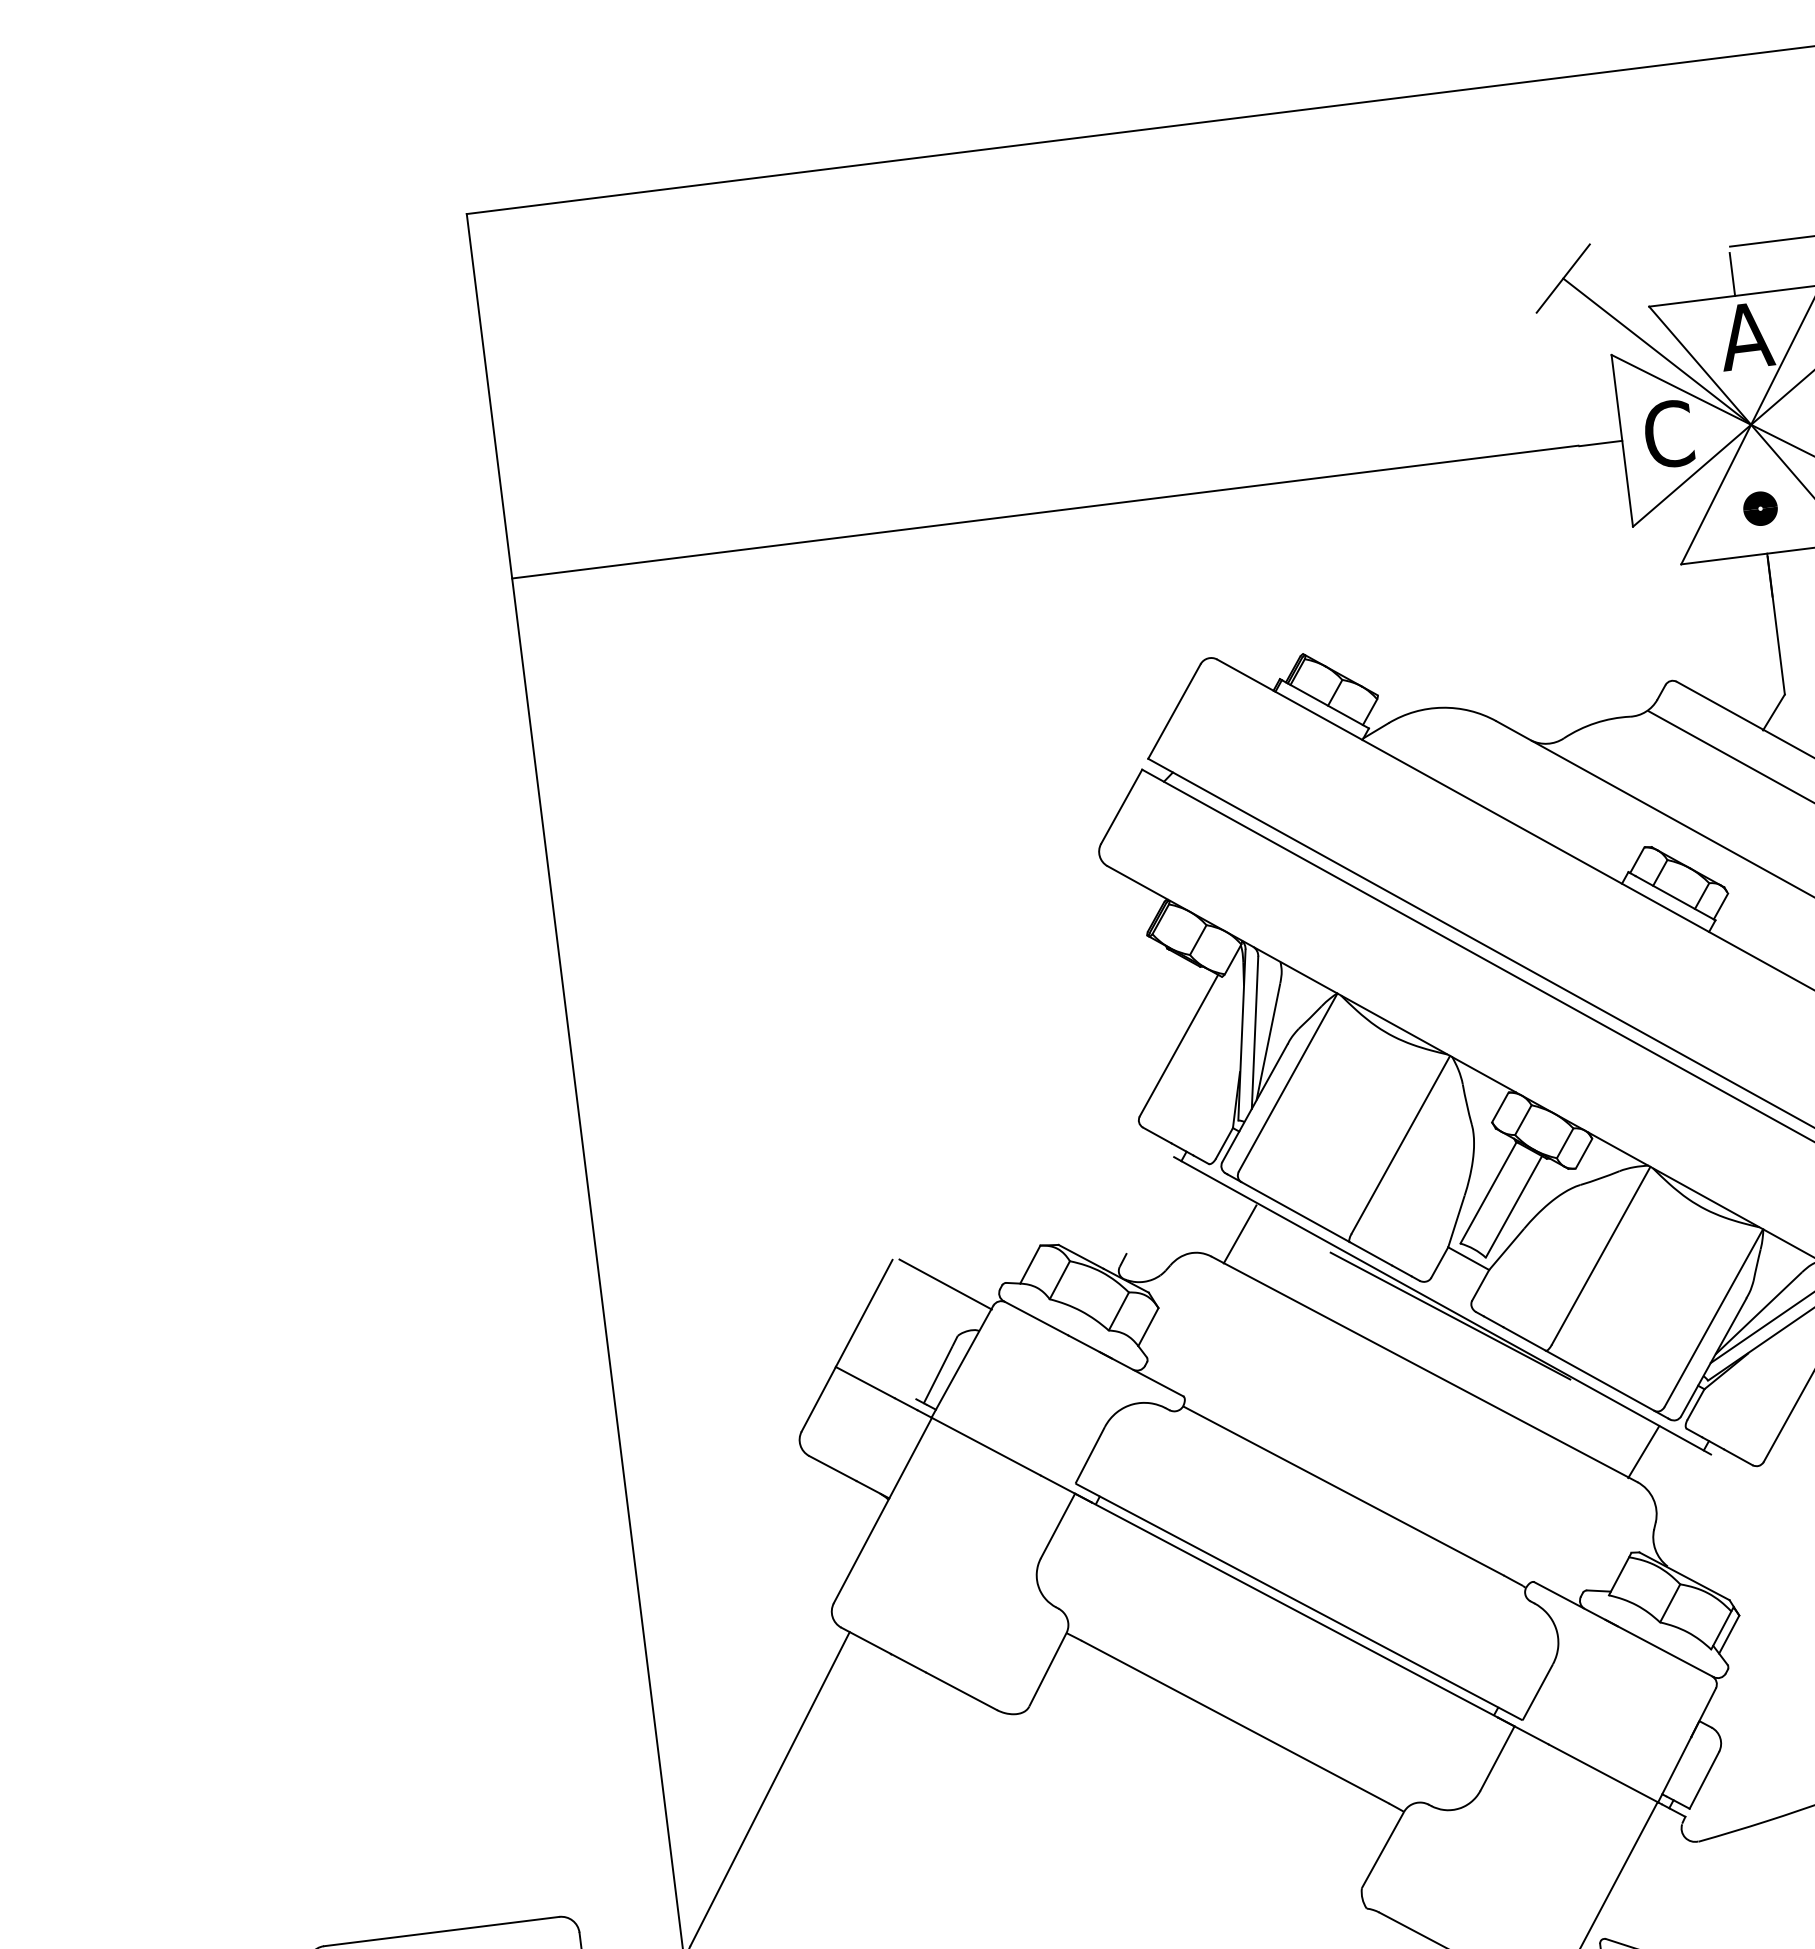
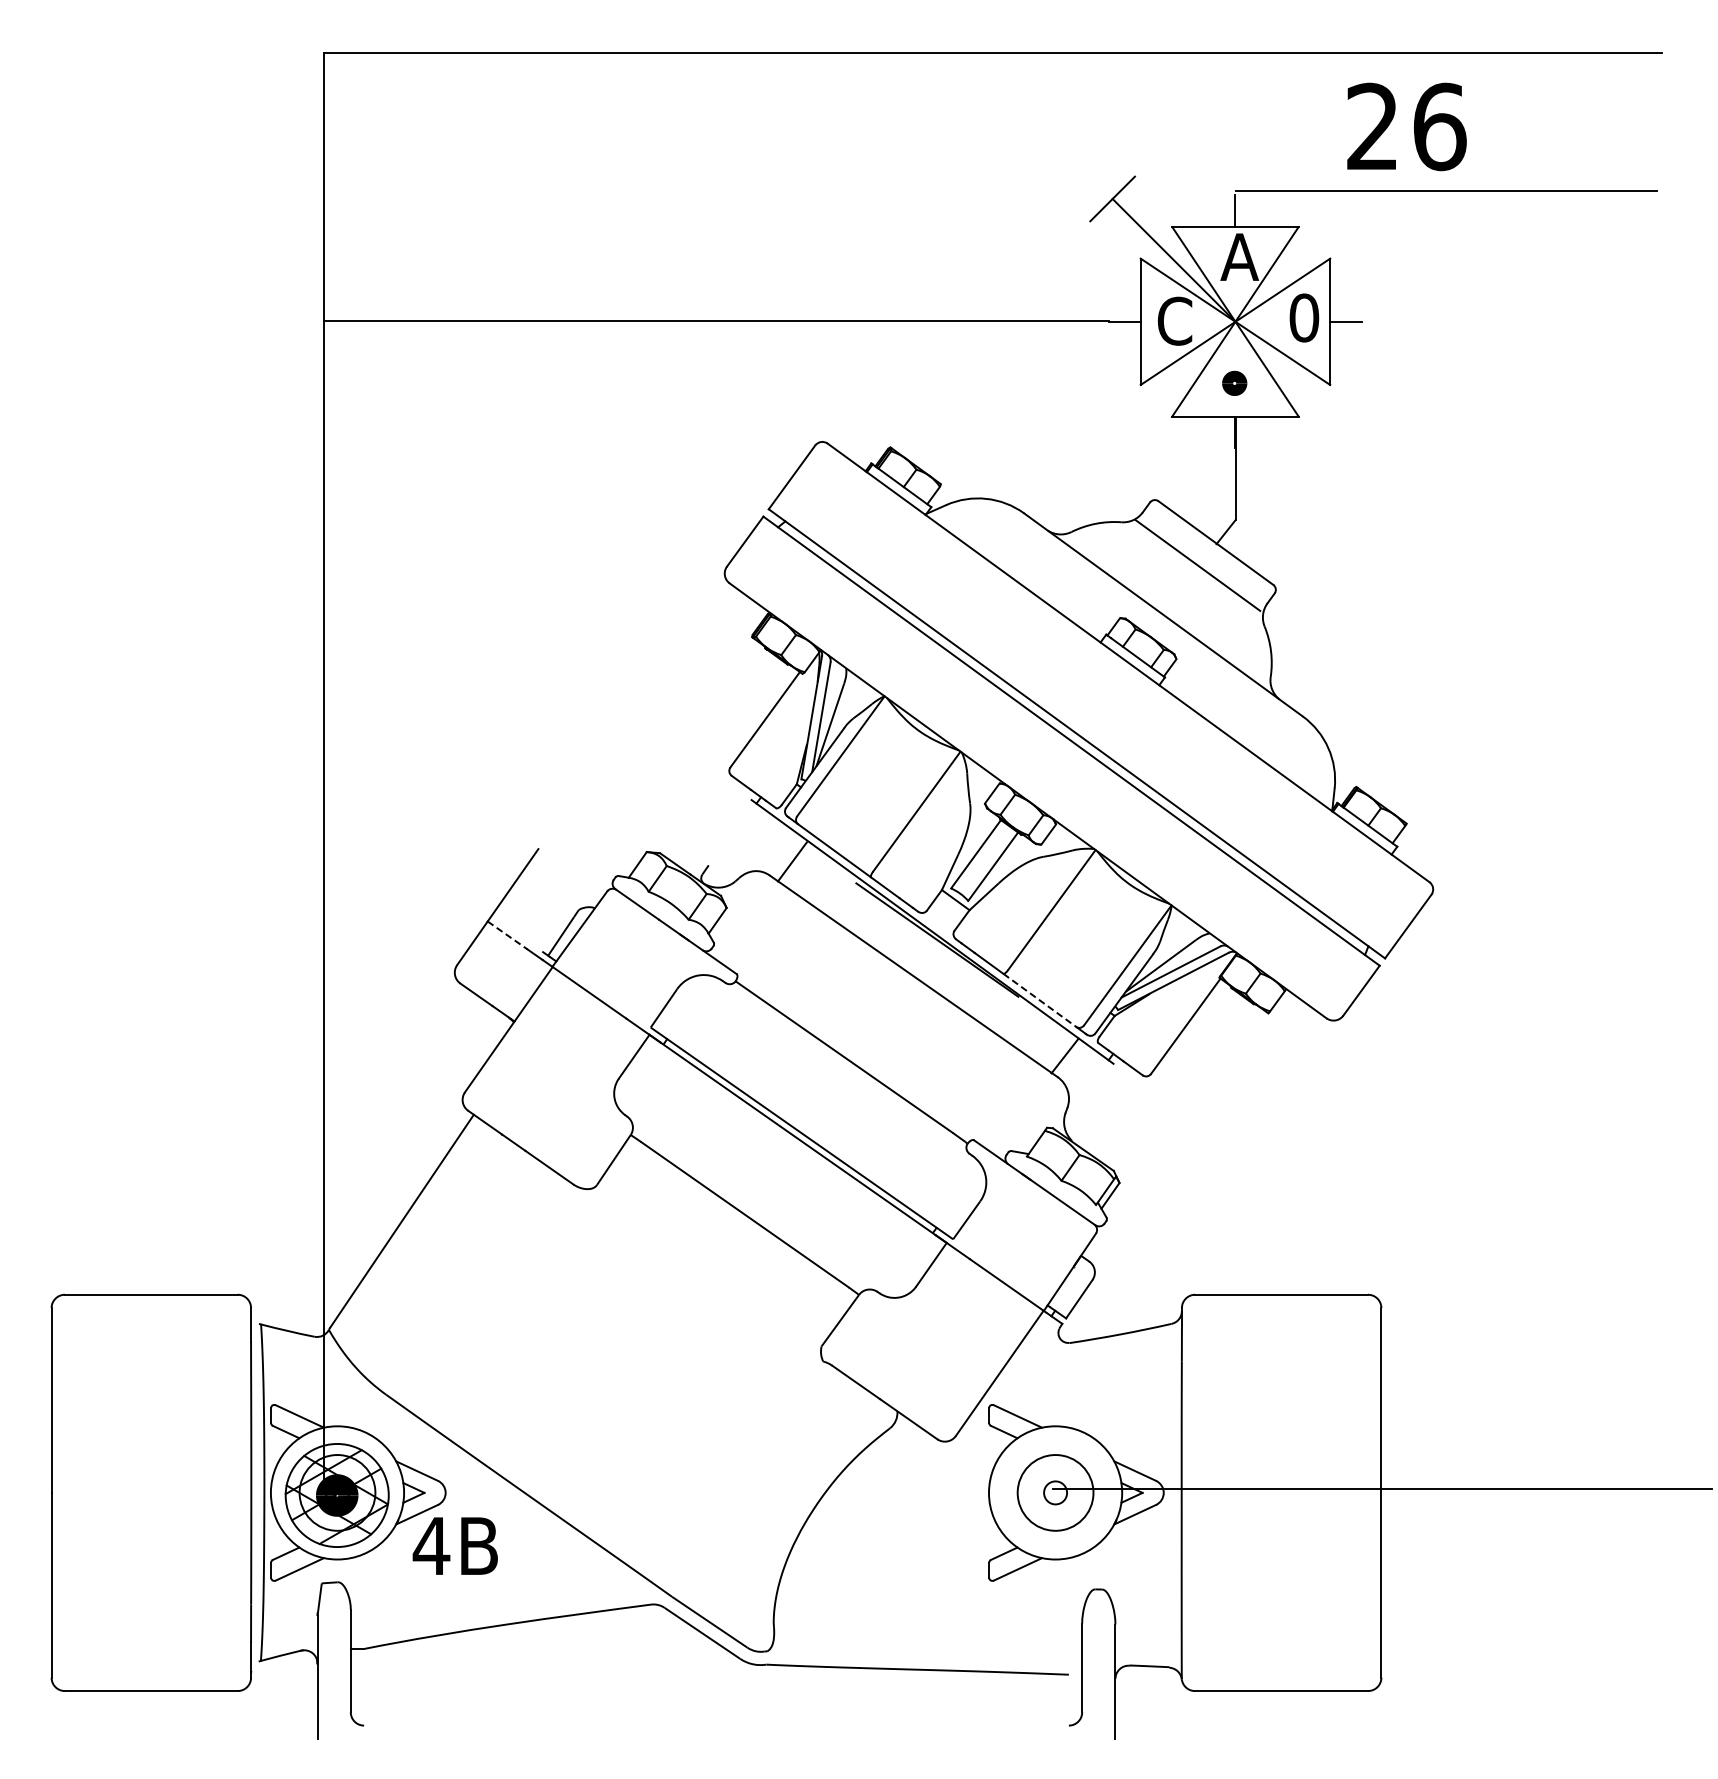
line: (945, 1284) -> (574, 871), removed
line: (1600, 1380) -> (1040, 1000), solid -> dashed
line: (866, 1382) -> (508, 935), solid -> dashed

